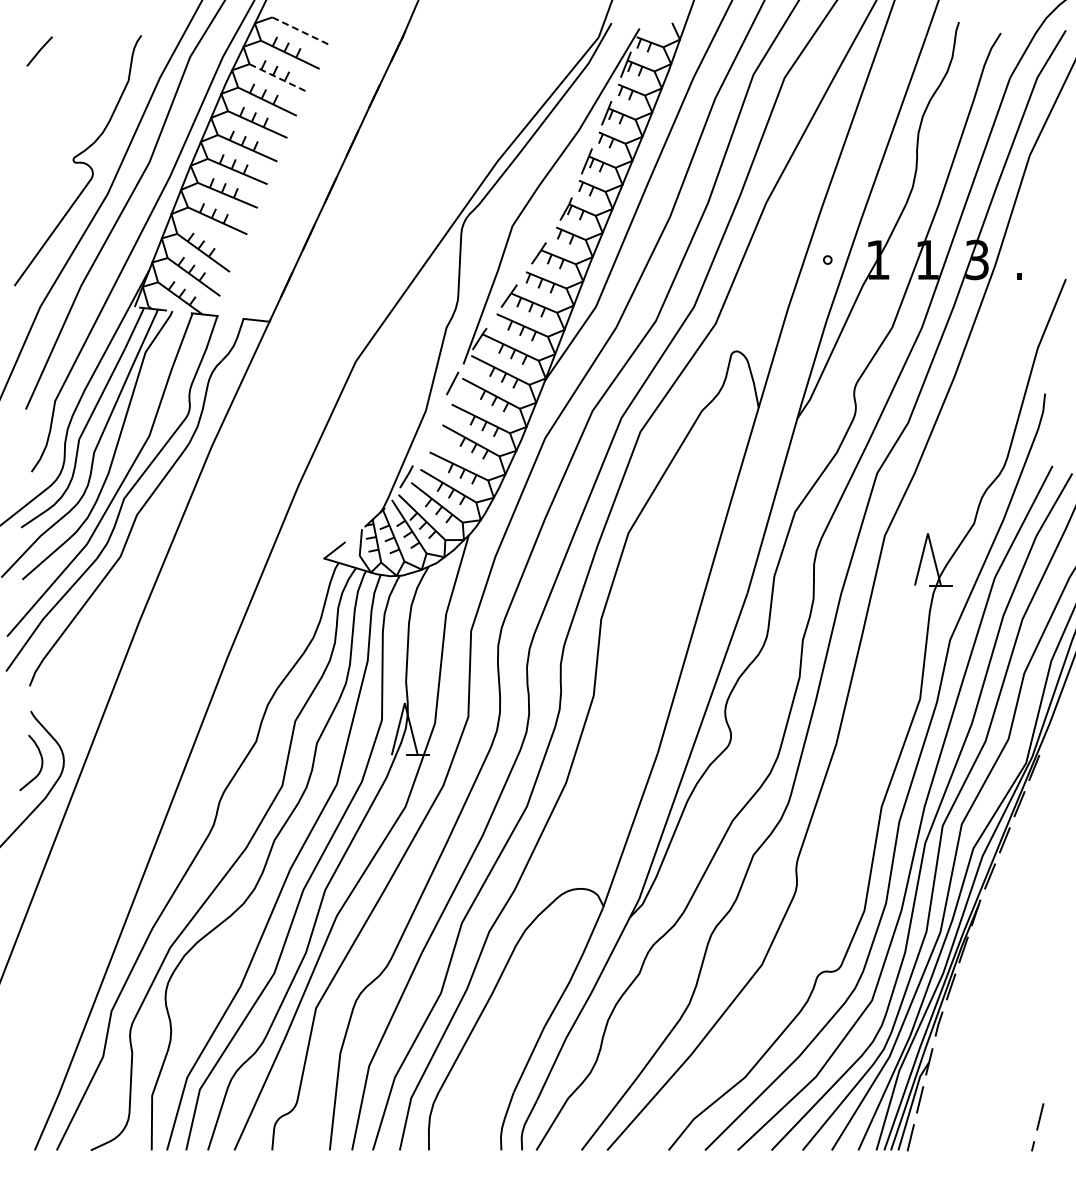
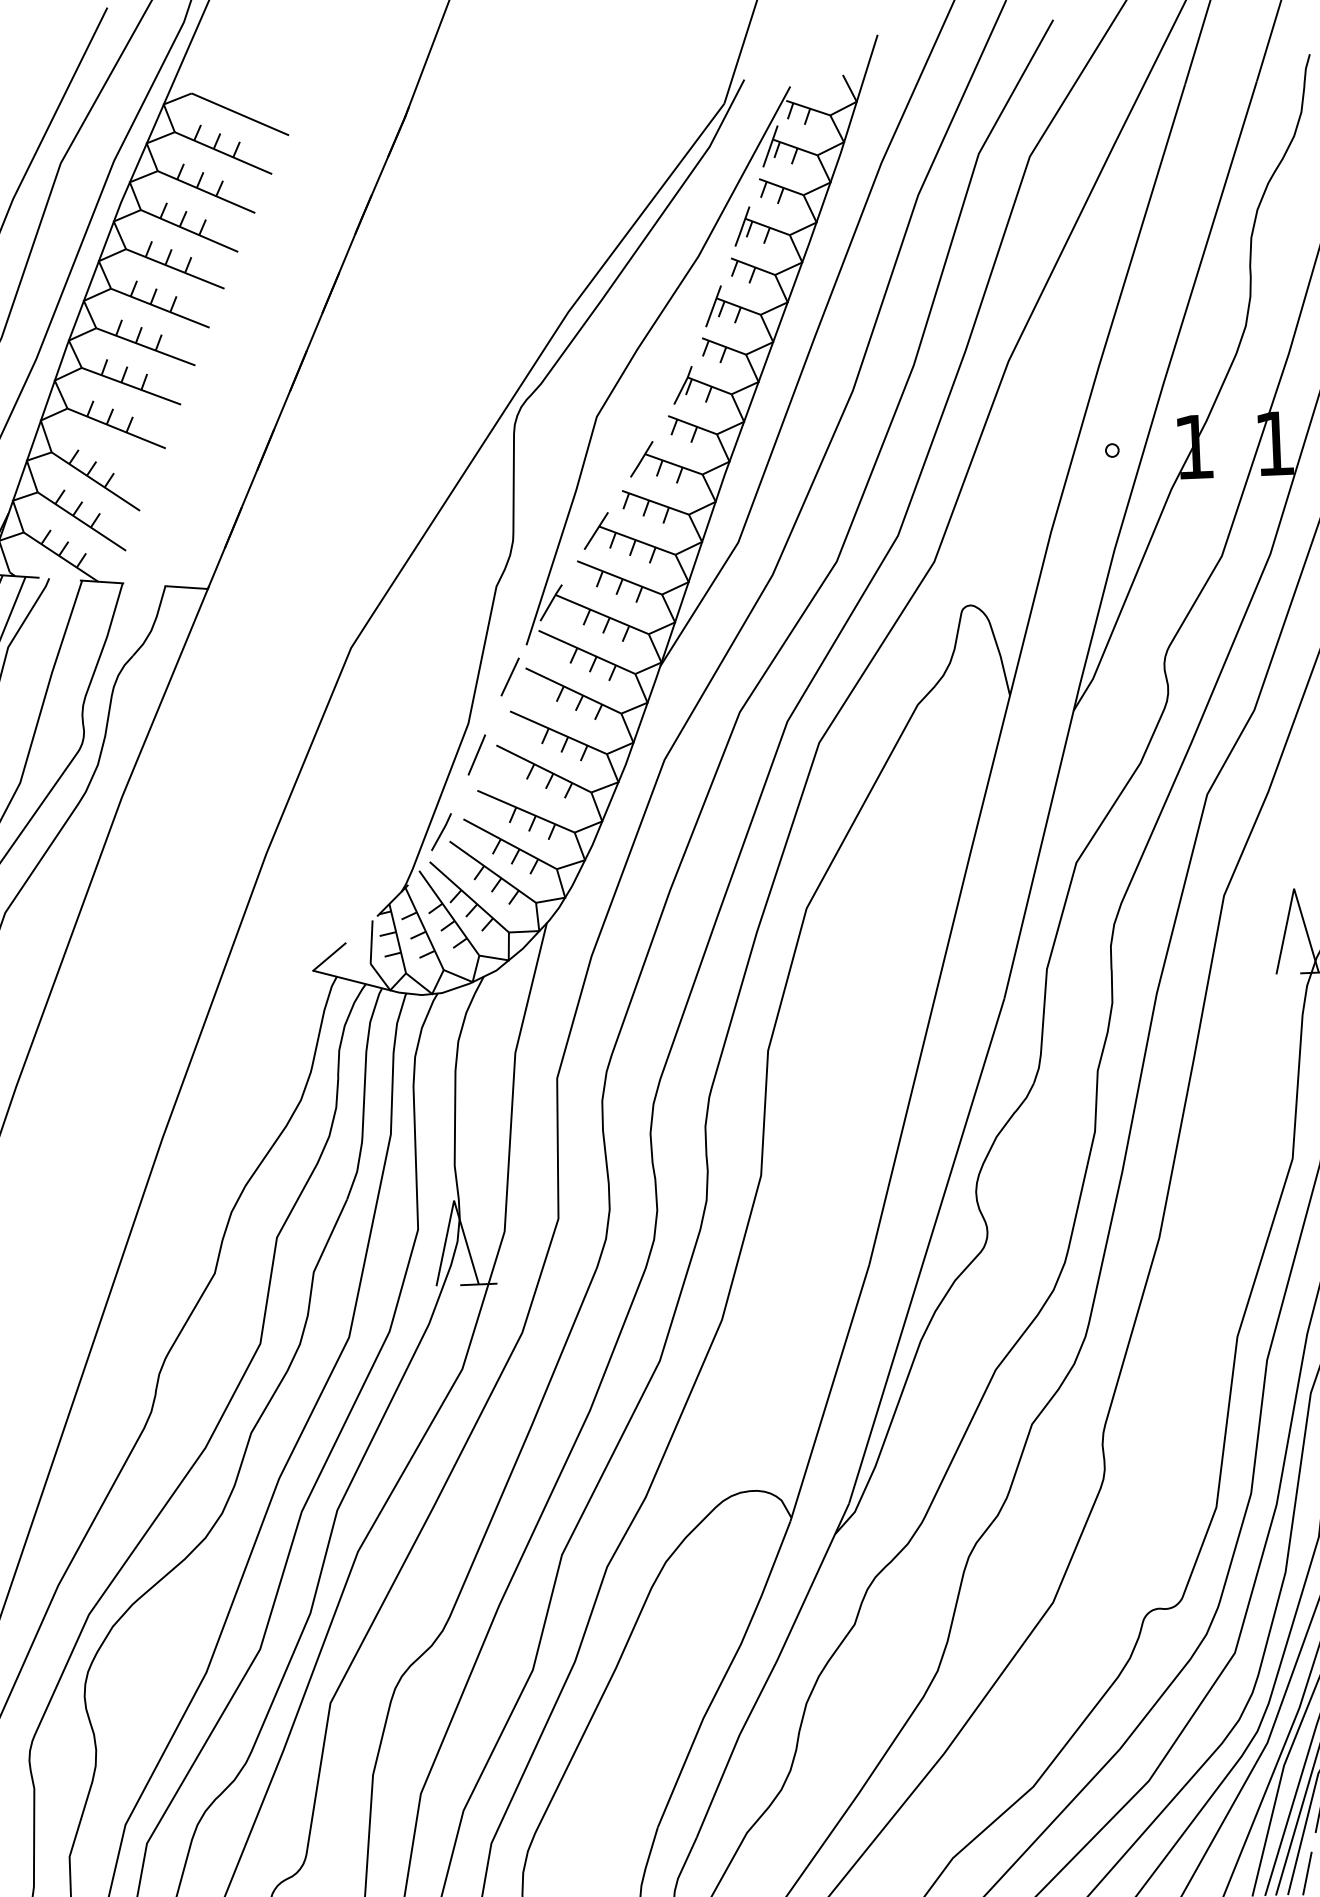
line: (301, 31) -> (240, 114), dashed -> solid
line: (278, 78) -> (205, 192), dashed -> solid
line: (429, 430) -> (475, 755), added

